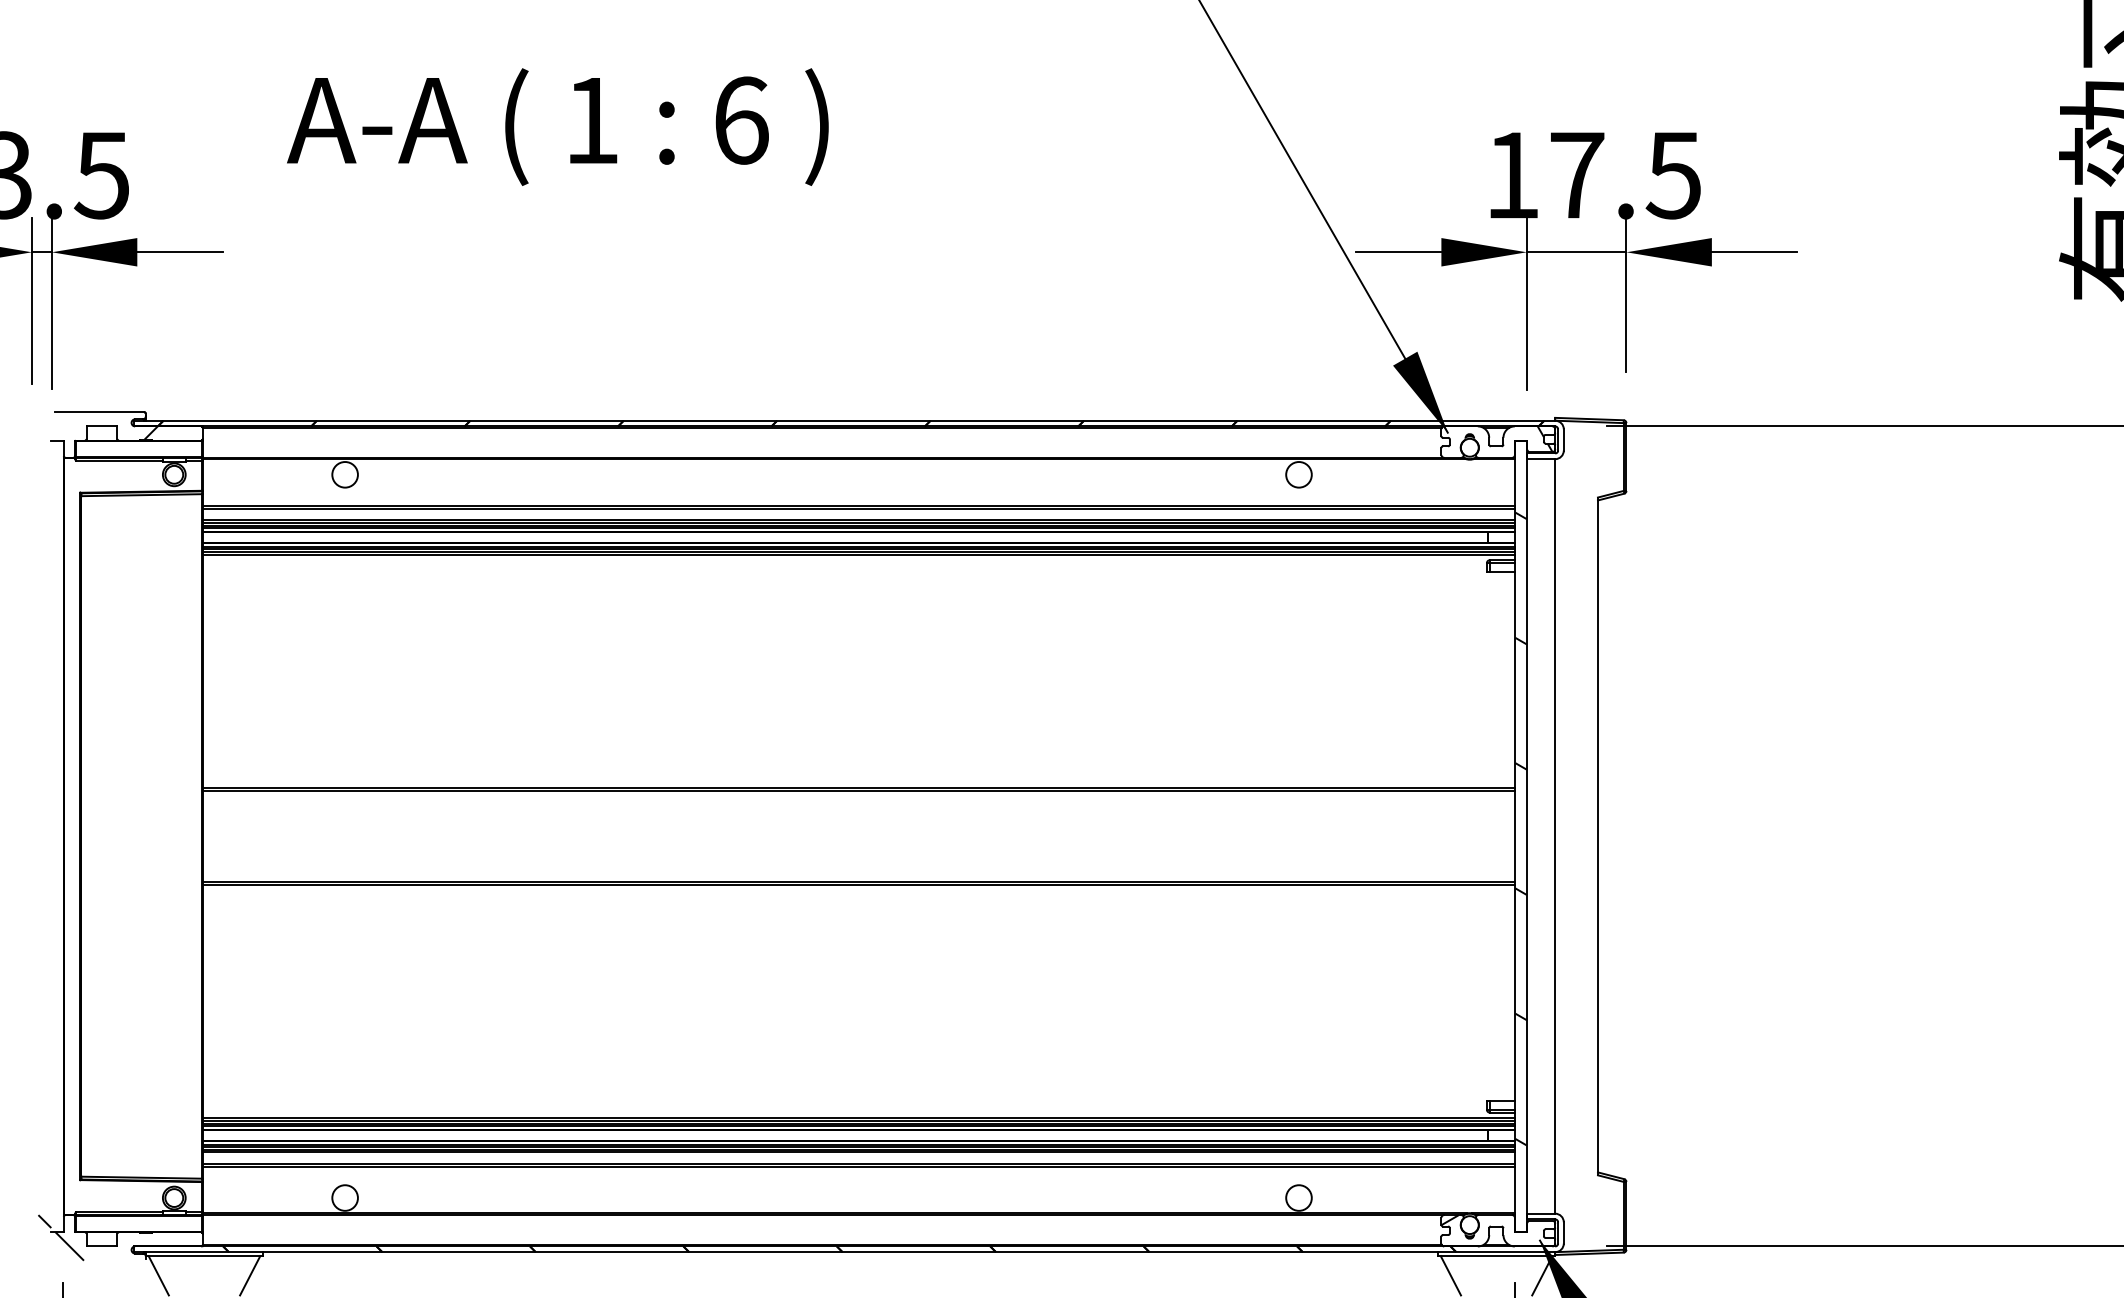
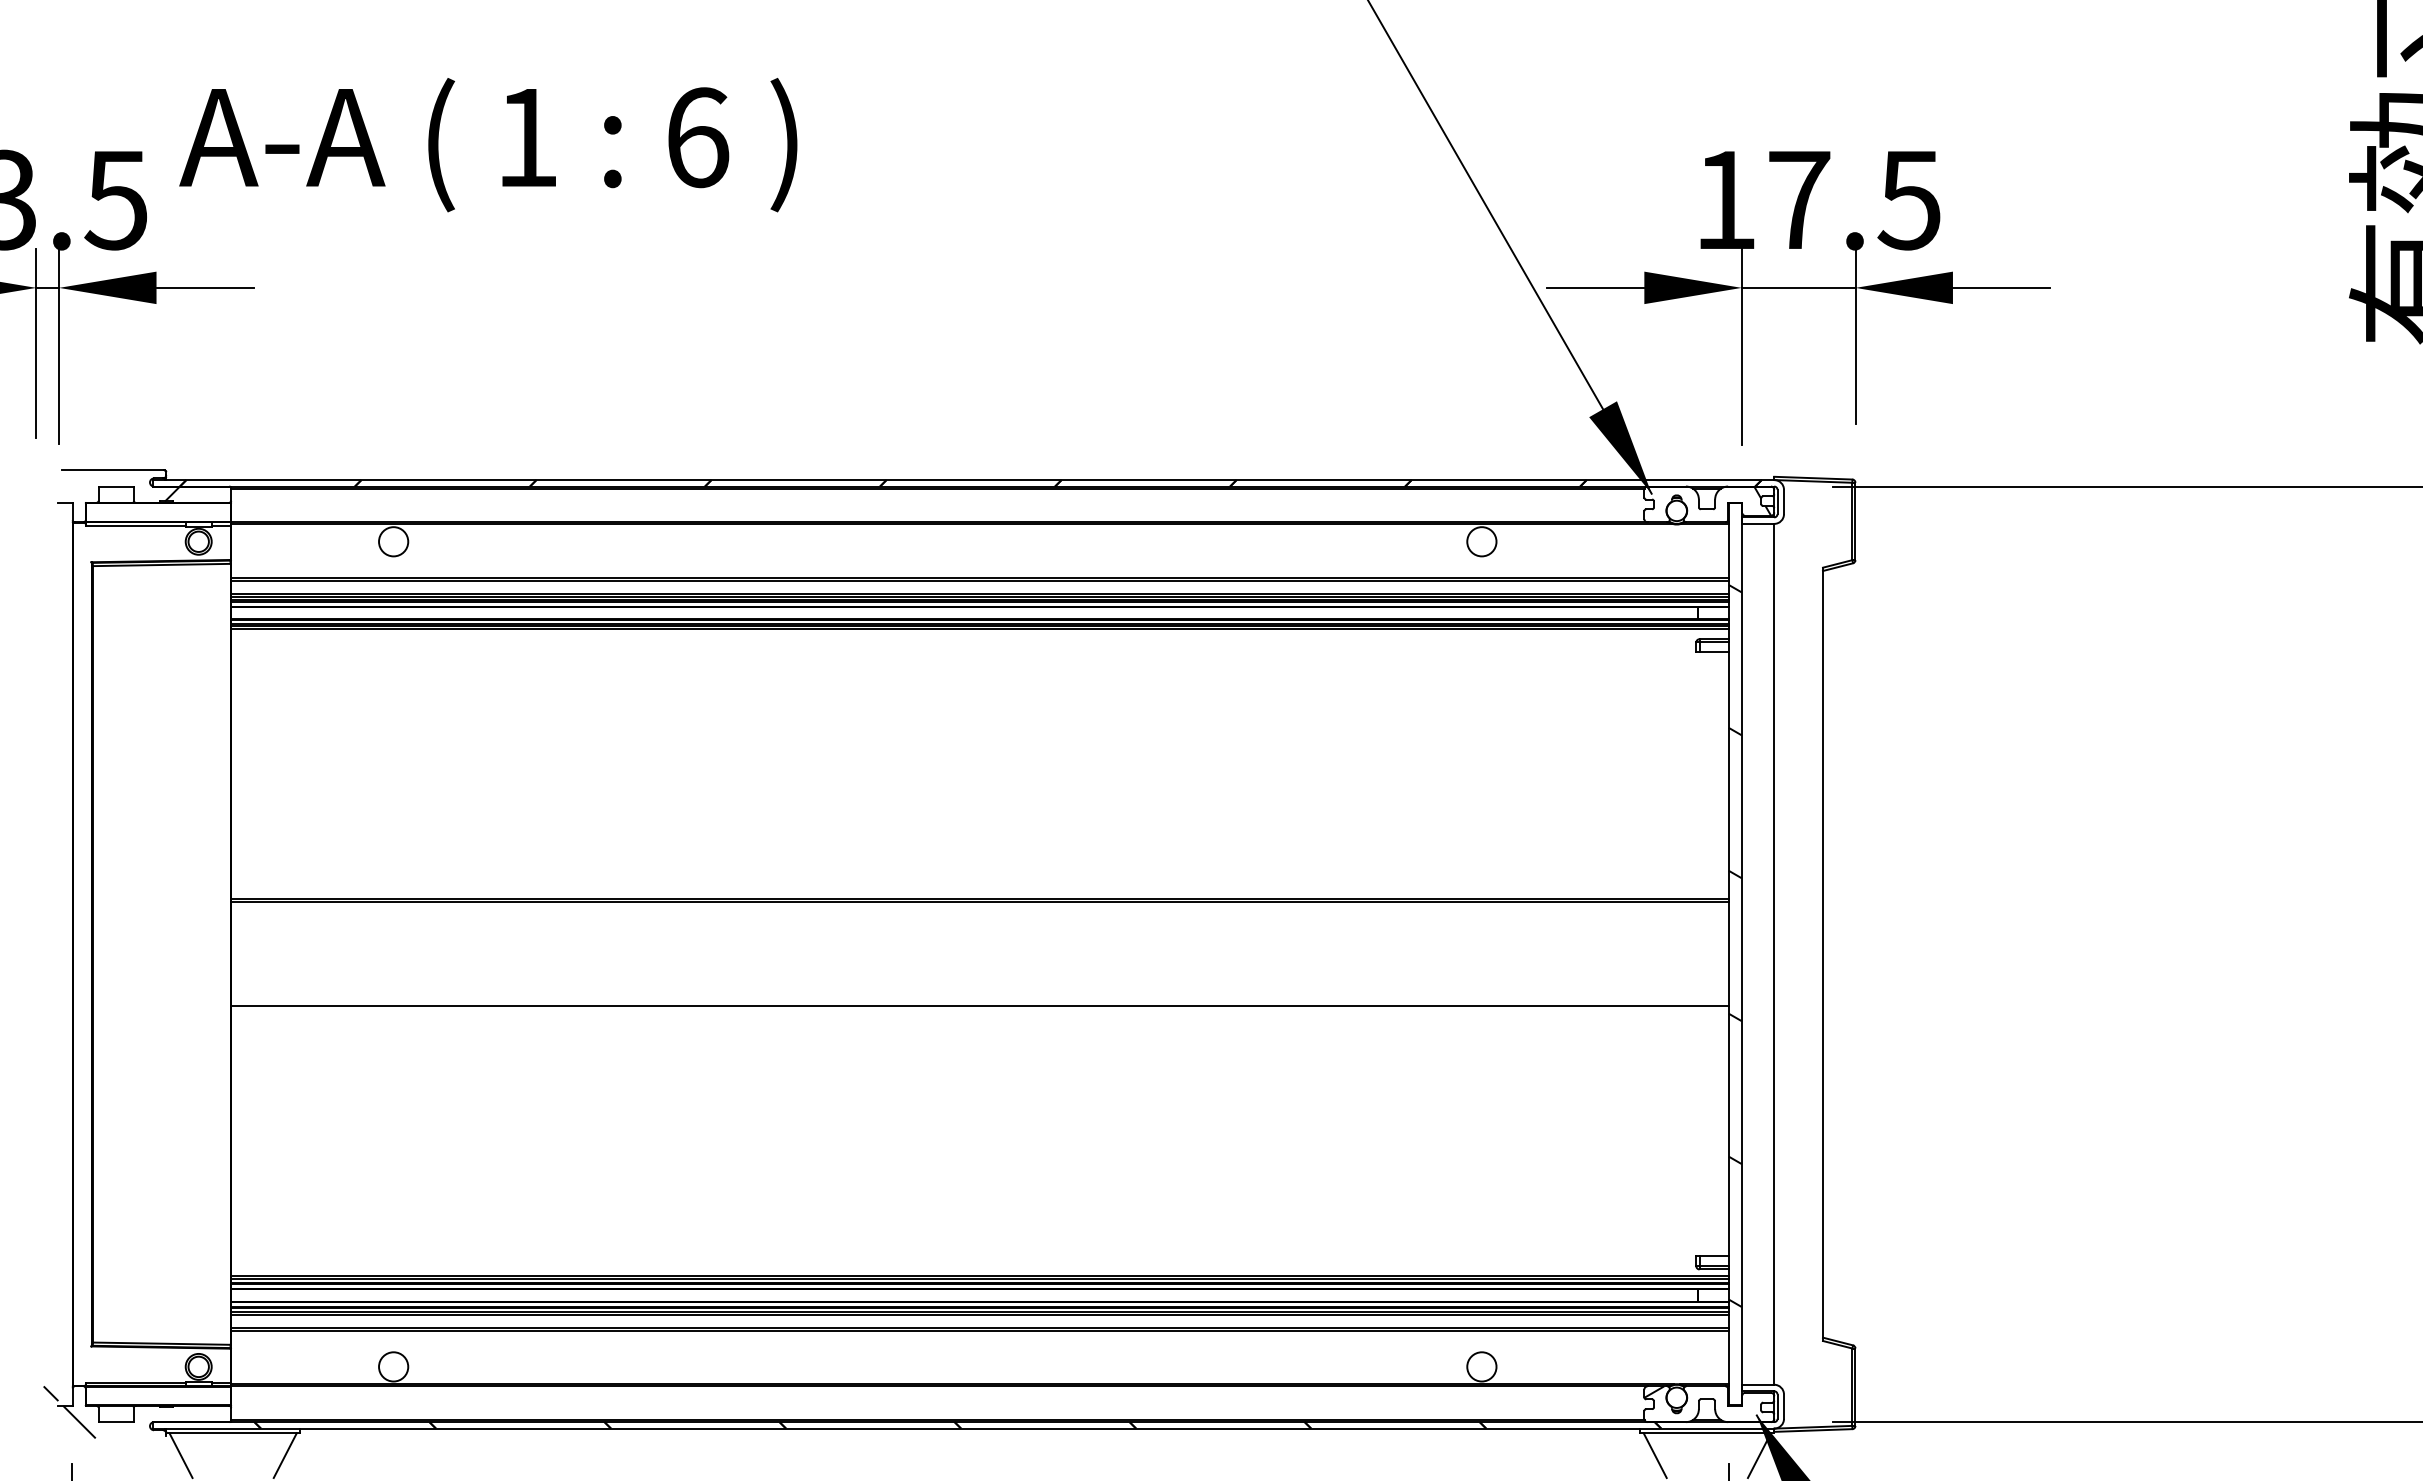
text: (558, 127) -> (488, 145), moved
line: (858, 554) -> (979, 632), removed
line: (858, 884) -> (979, 1009), removed

